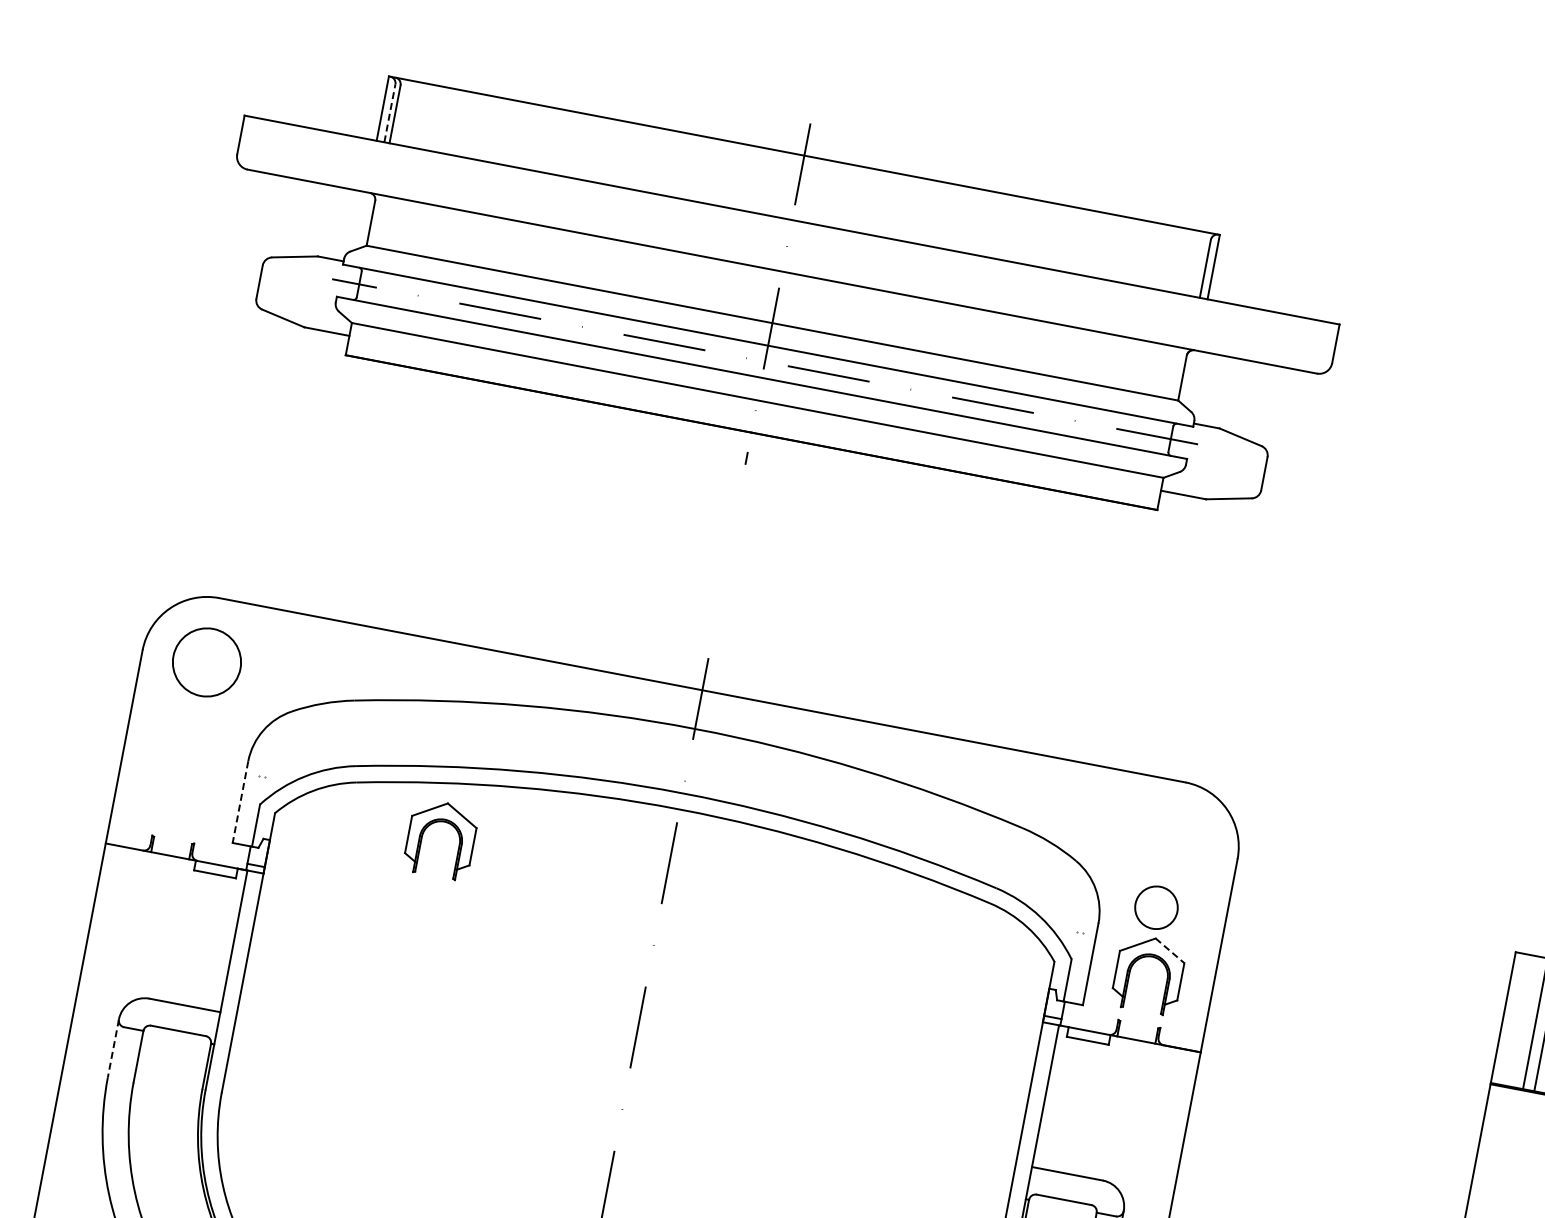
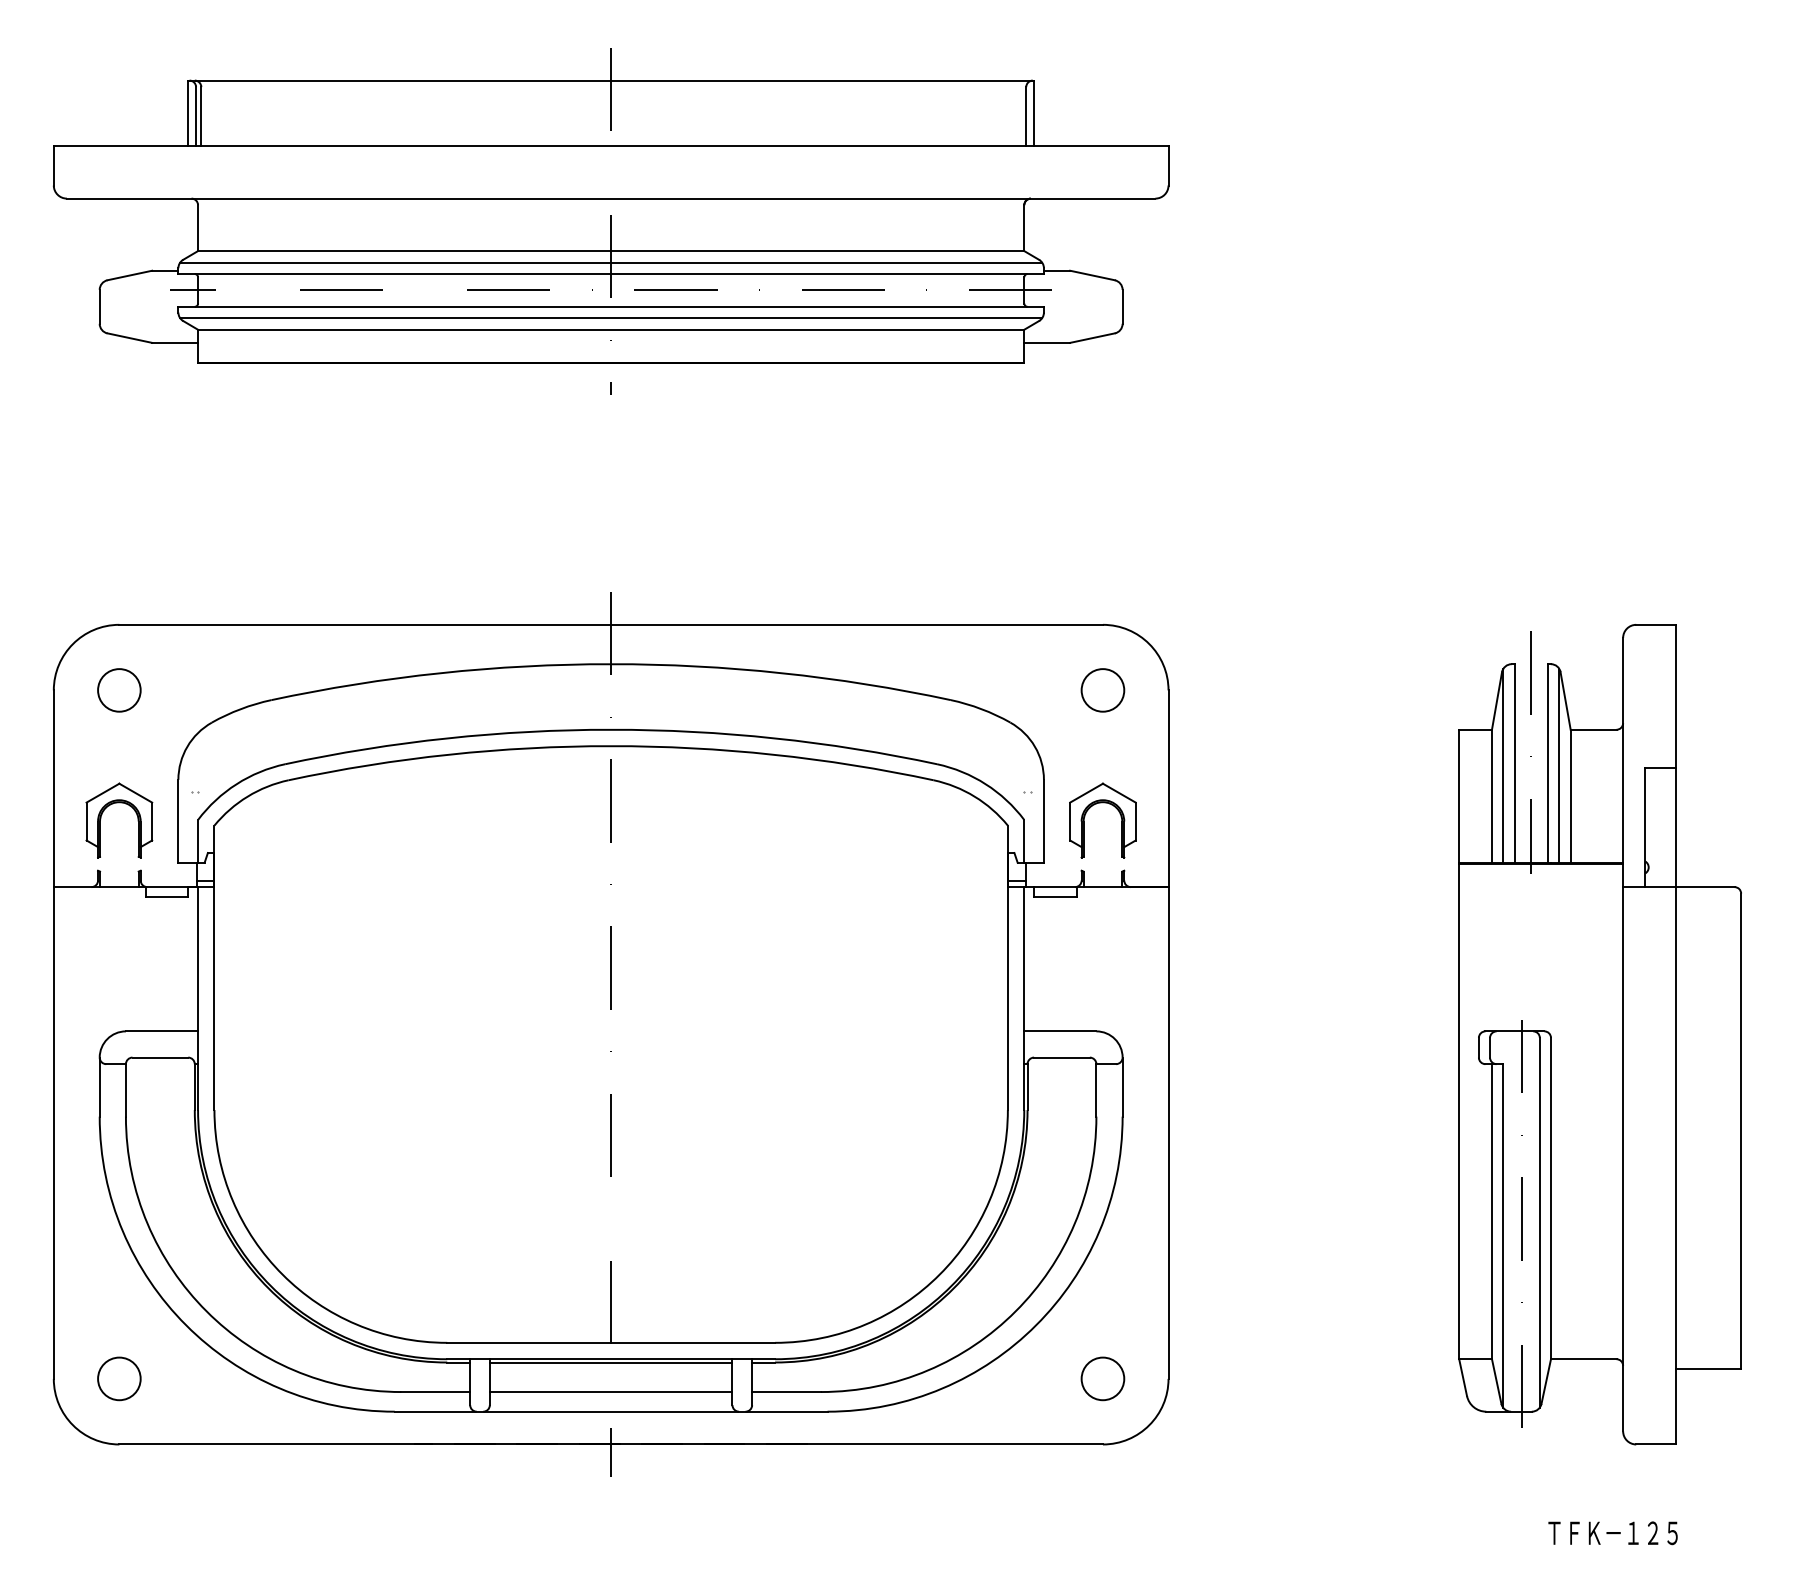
line: (390, 113) -> (196, 116), dashed -> solid
line: (770, 334) -> (611, 262), added
line: (760, 389) -> (611, 318), added
circle: (207, 662) -> (119, 690), size x0.62
line: (240, 802) -> (178, 821), dashed -> solid
part: (444, 822) -> (119, 803), moved
circle: (1156, 907) -> (1102, 690), moved
line: (1170, 951) -> (1119, 793), dashed -> solid
line: (113, 1048) -> (99, 1087), dashed -> solid

